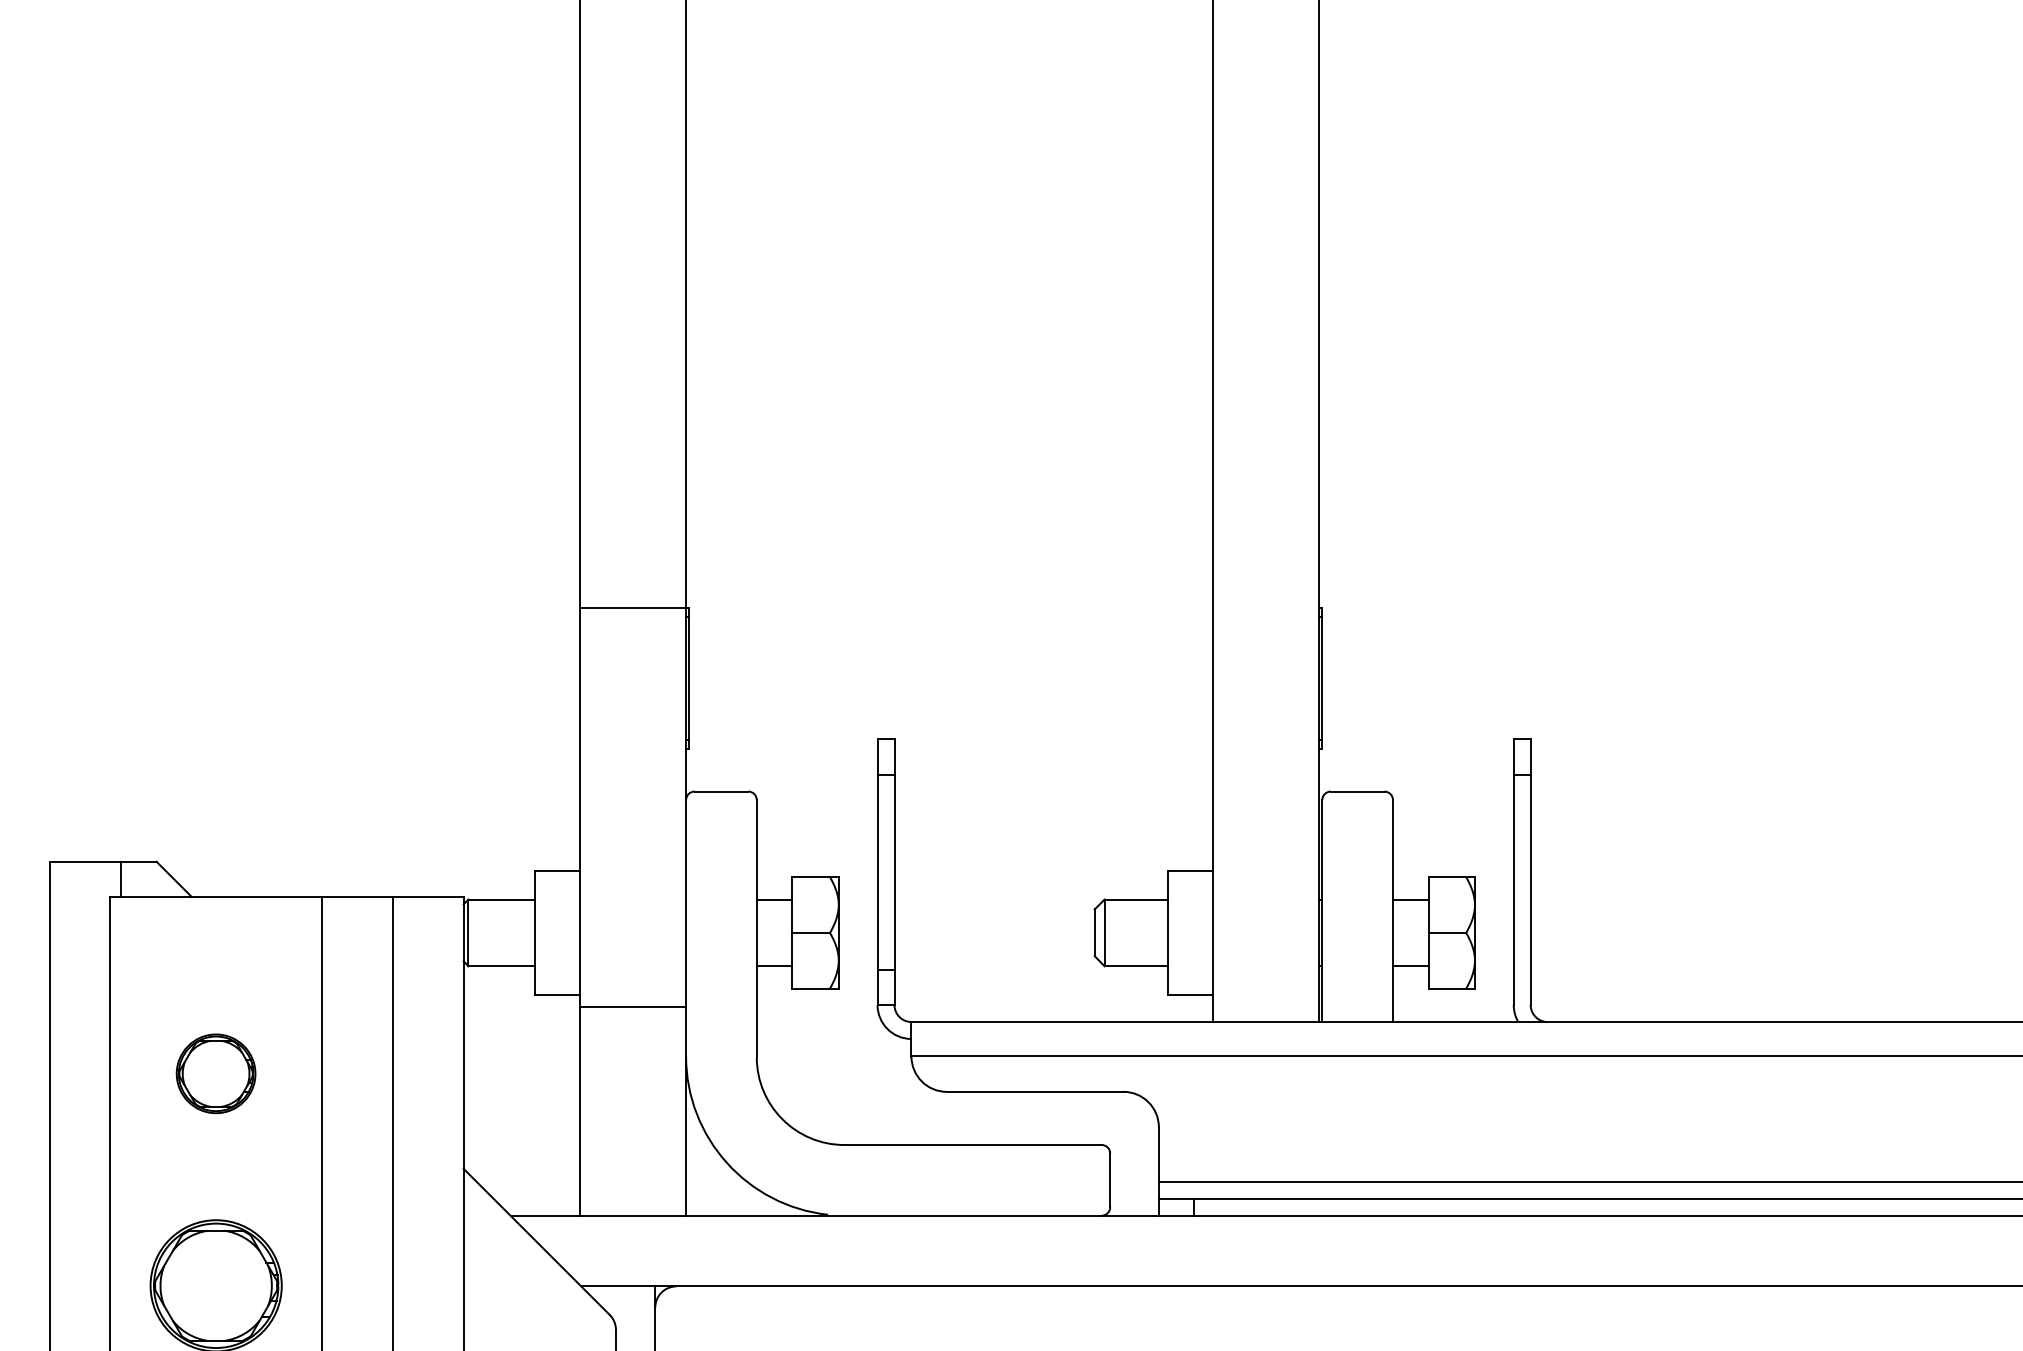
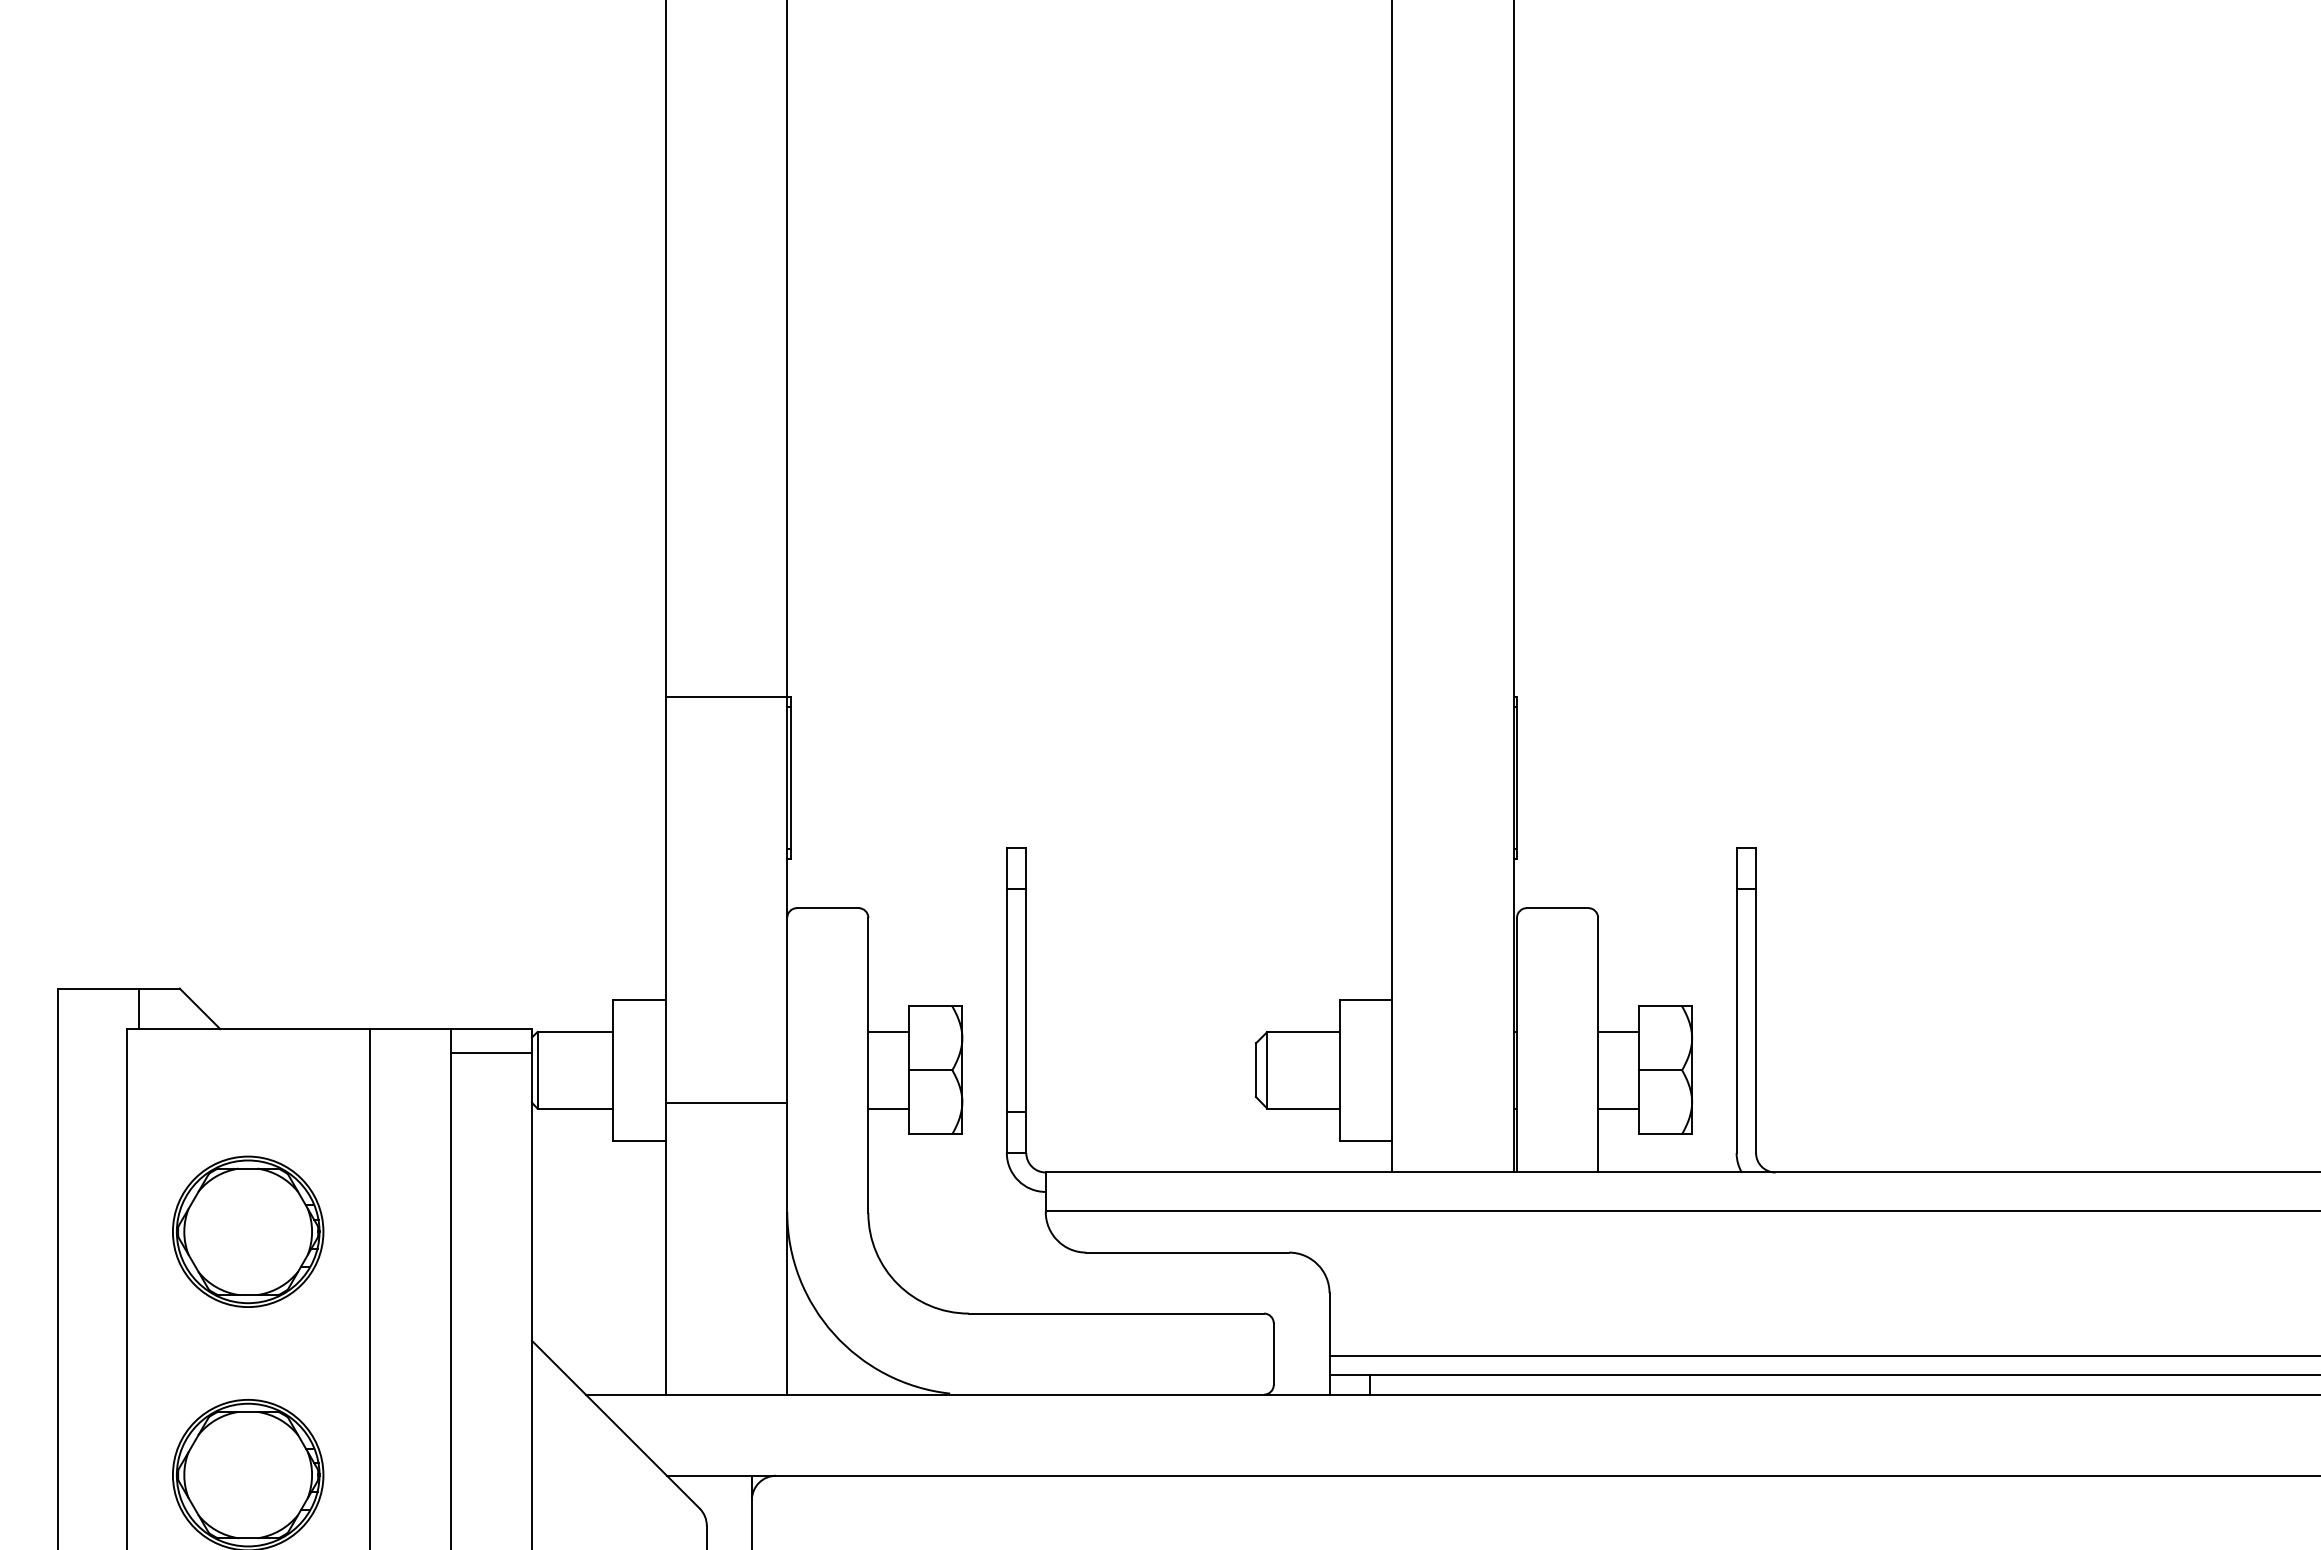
line: (427, 918) -> (490, 1053), added
line: (633, 1007) -> (726, 1103), moved
part: (215, 1073) -> (247, 1231), size x1.67

